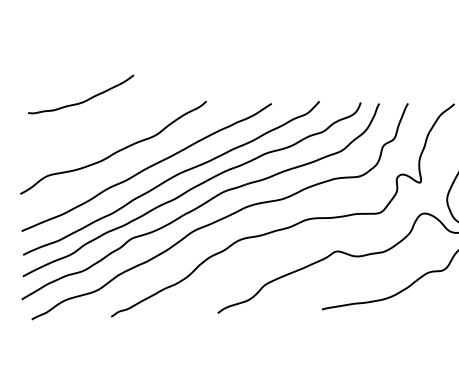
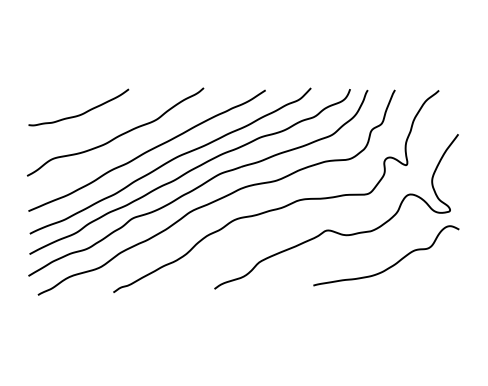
curve: (83, 100) -> (81, 113), moved

